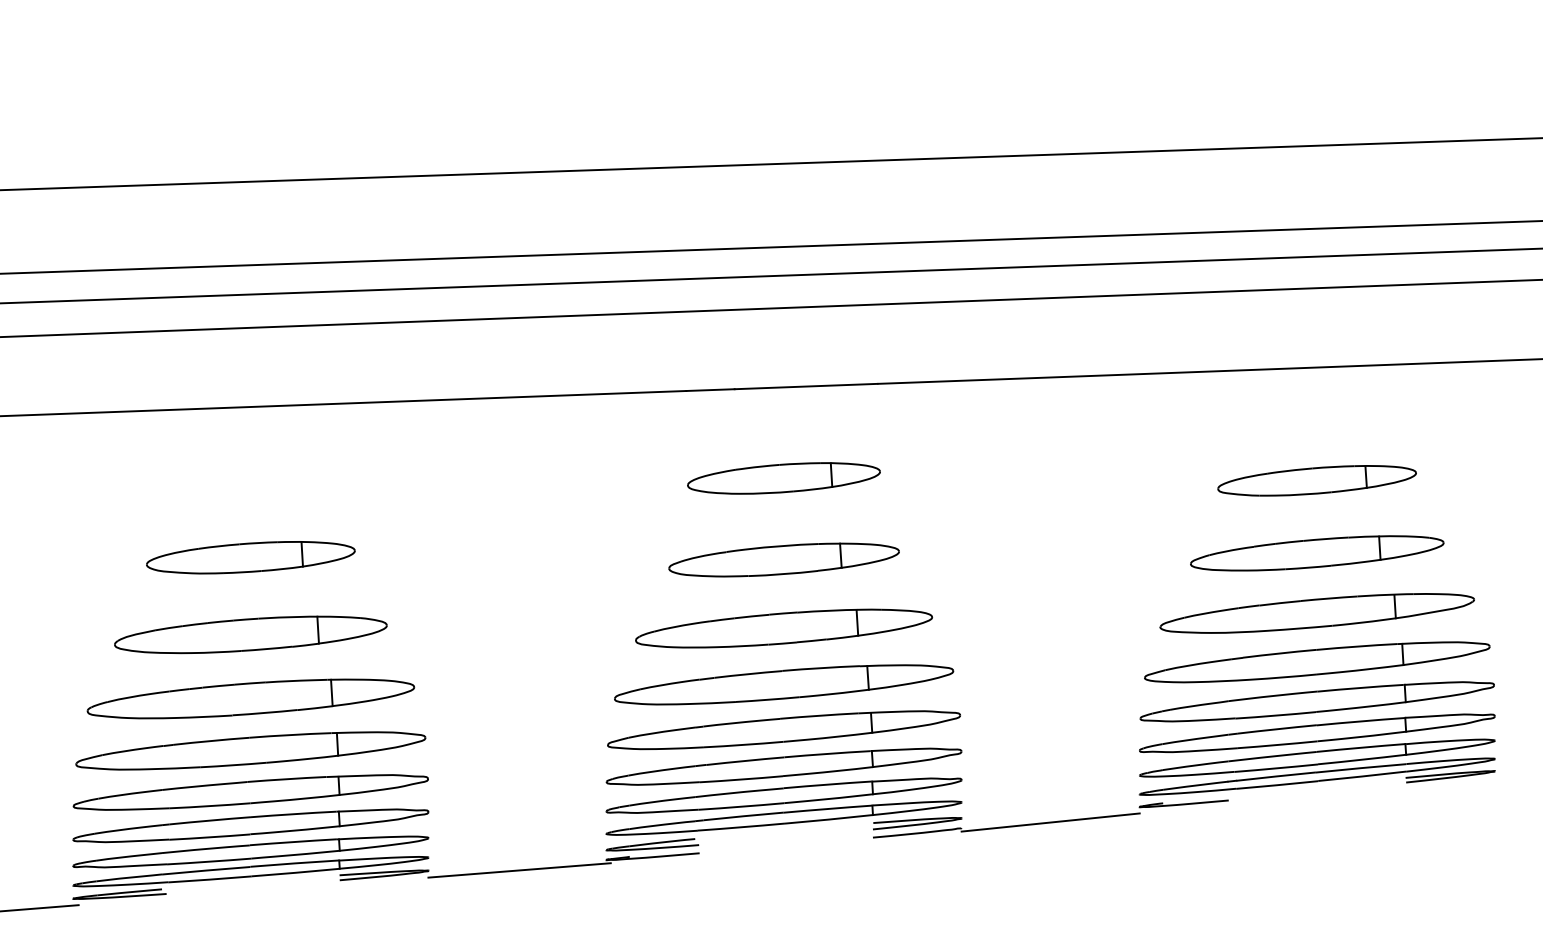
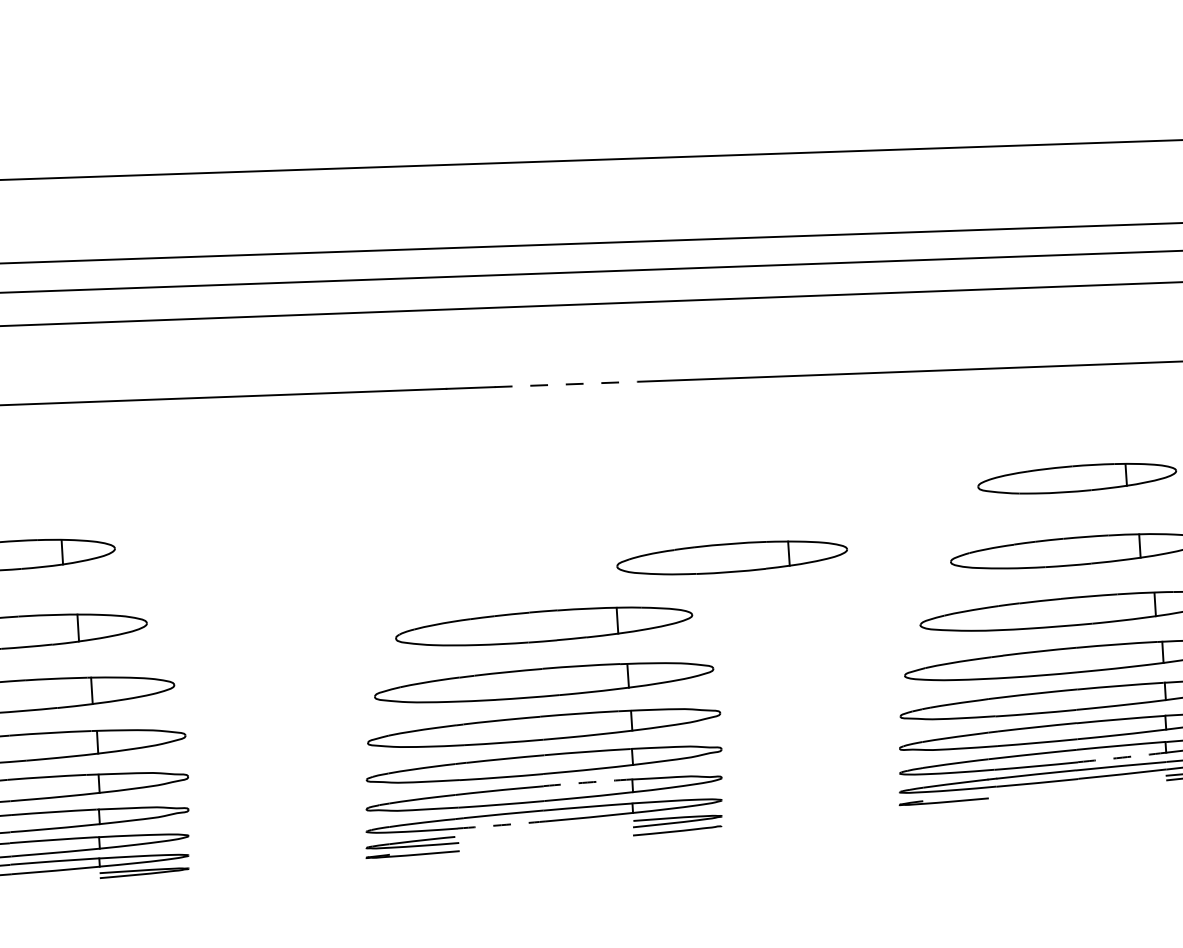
line: (806, 386) -> (566, 384), solid -> dashed
part: (783, 478) -> (543, 476), removed
part: (783, 559) -> (731, 557), moved
arc: (1362, 759) -> (1122, 757), solid -> dashed
arc: (827, 784) -> (587, 782), solid -> dashed
line: (1050, 822) -> (810, 820), removed
arc: (741, 827) -> (501, 825), solid -> dashed
line: (519, 870) -> (279, 868), removed

